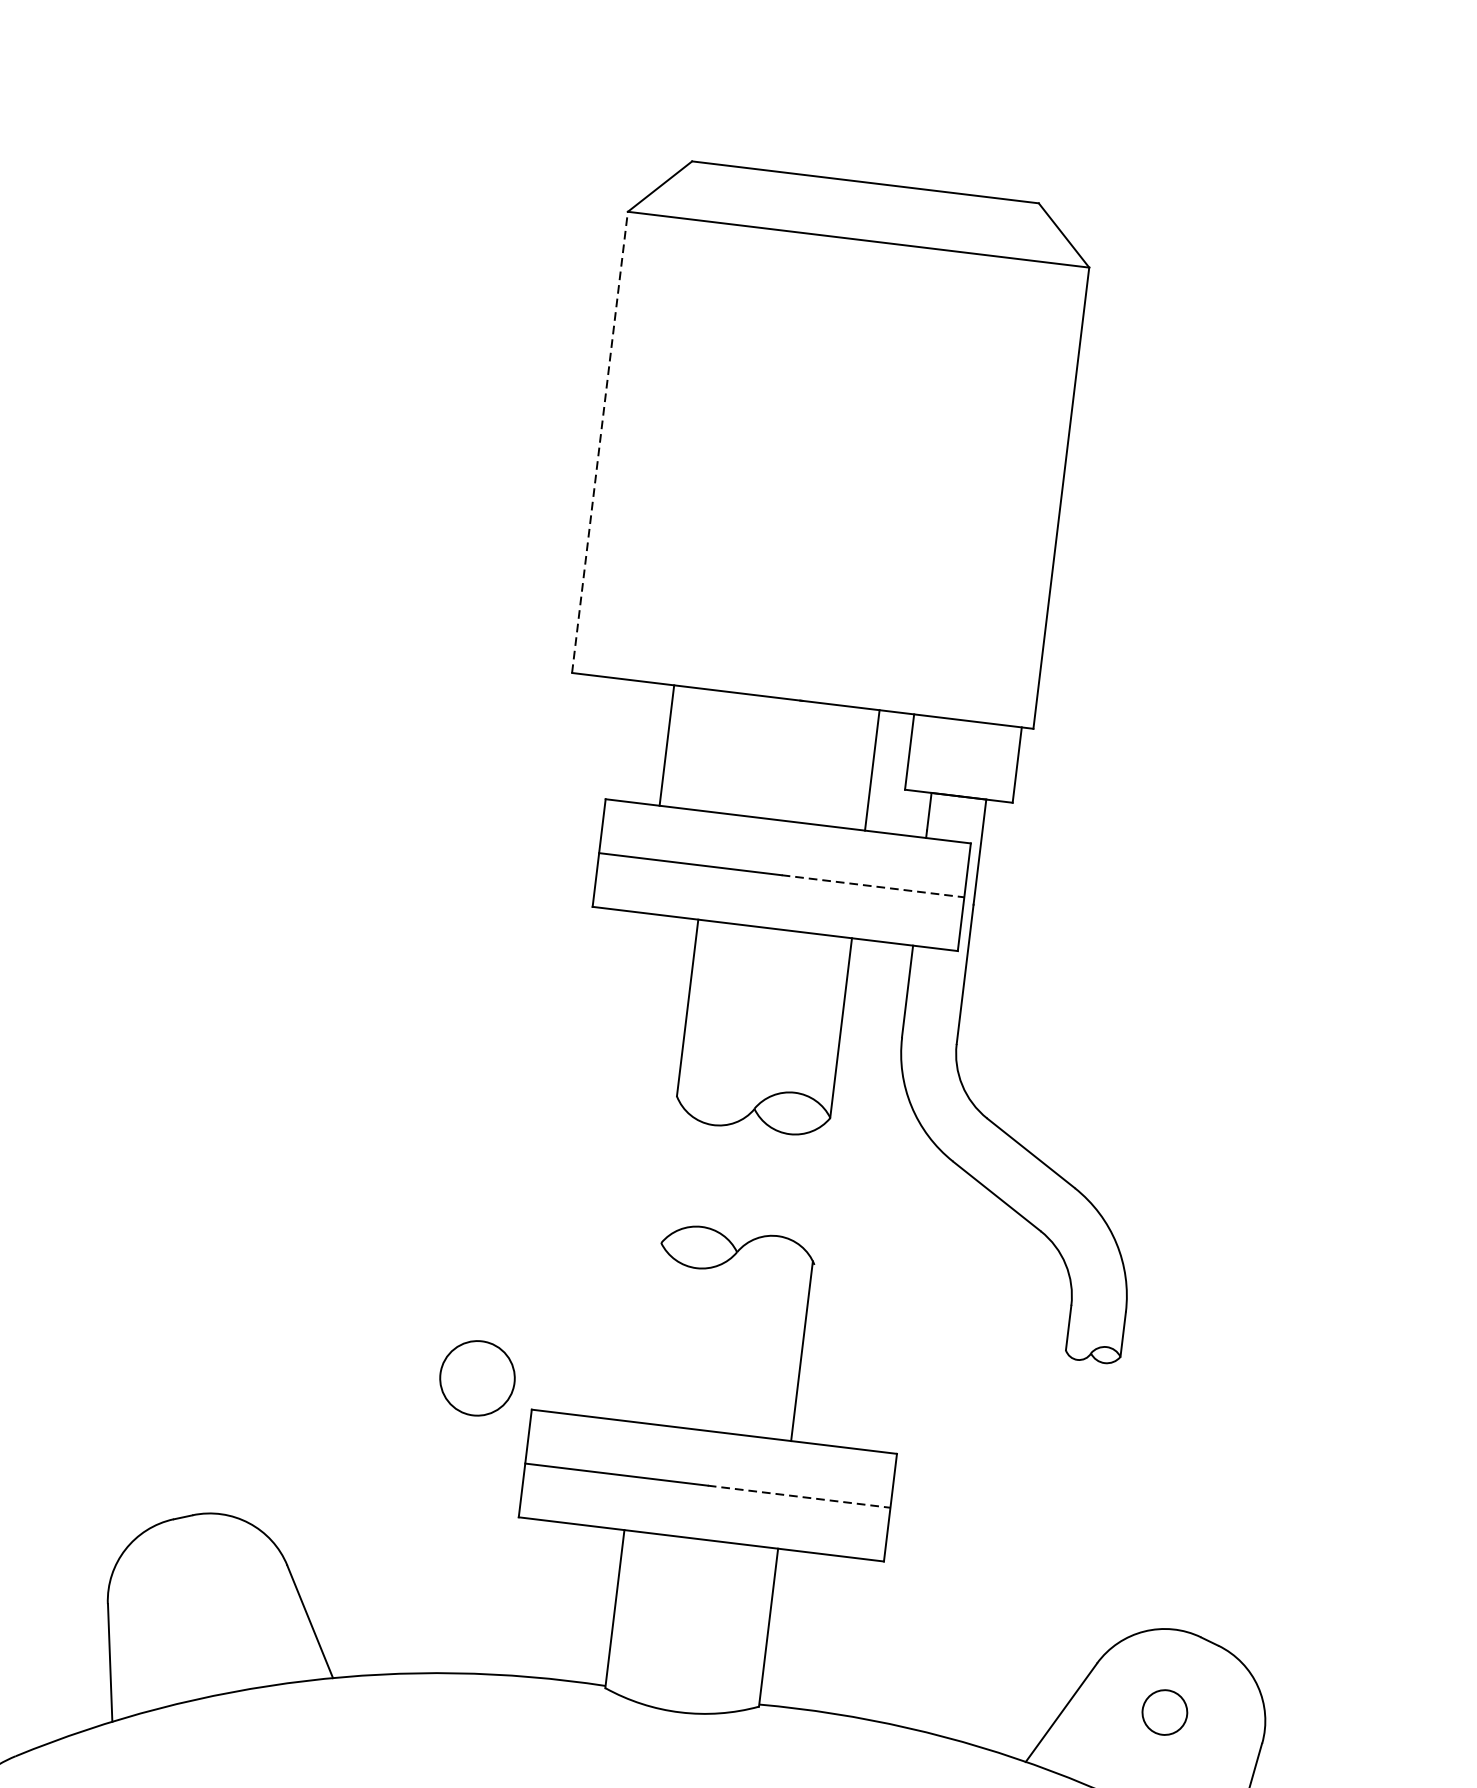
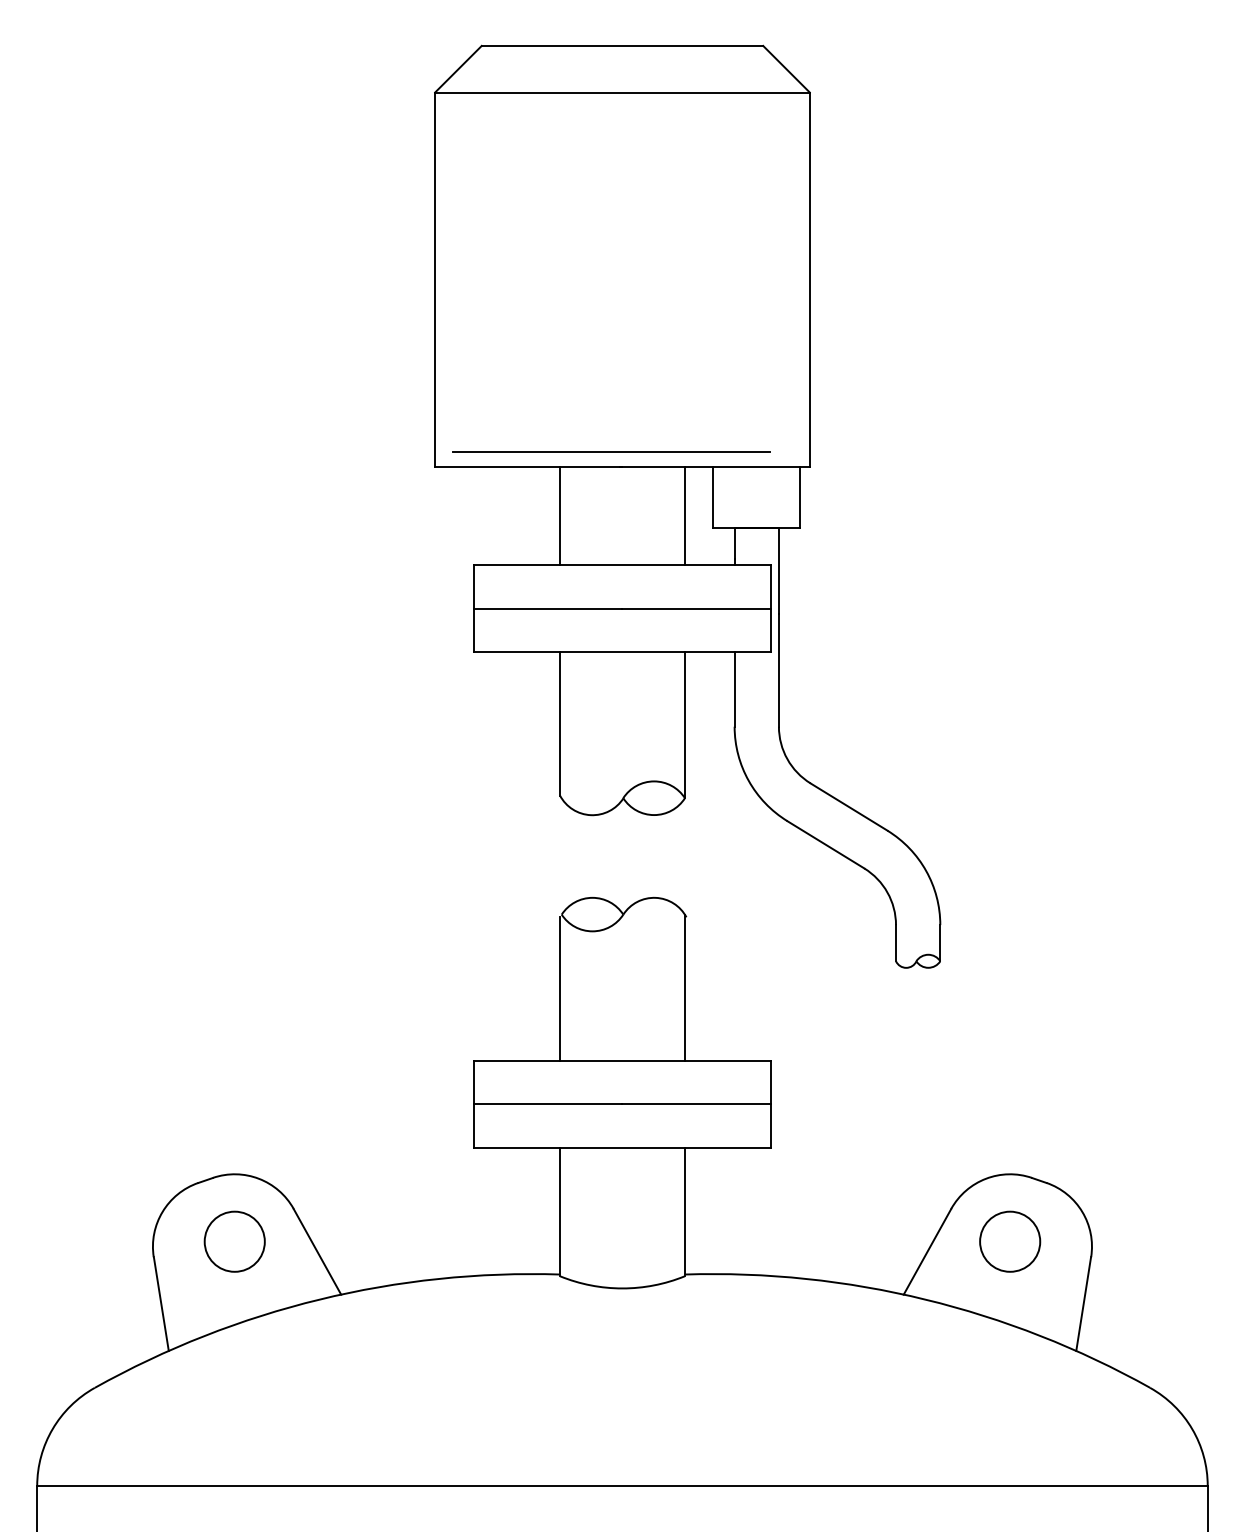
line: (600, 442) -> (435, 279), dashed -> solid
line: (791, 681) -> (611, 452), added
line: (667, 745) -> (560, 515), moved
line: (874, 886) -> (697, 608), dashed -> solid
line: (648, 1333) -> (560, 988), added
circle: (477, 1378) -> (234, 1241), moved
line: (800, 1497) -> (697, 1104), dashed -> solid
circle: (1165, 1712) -> (1010, 1241), size x1.67

